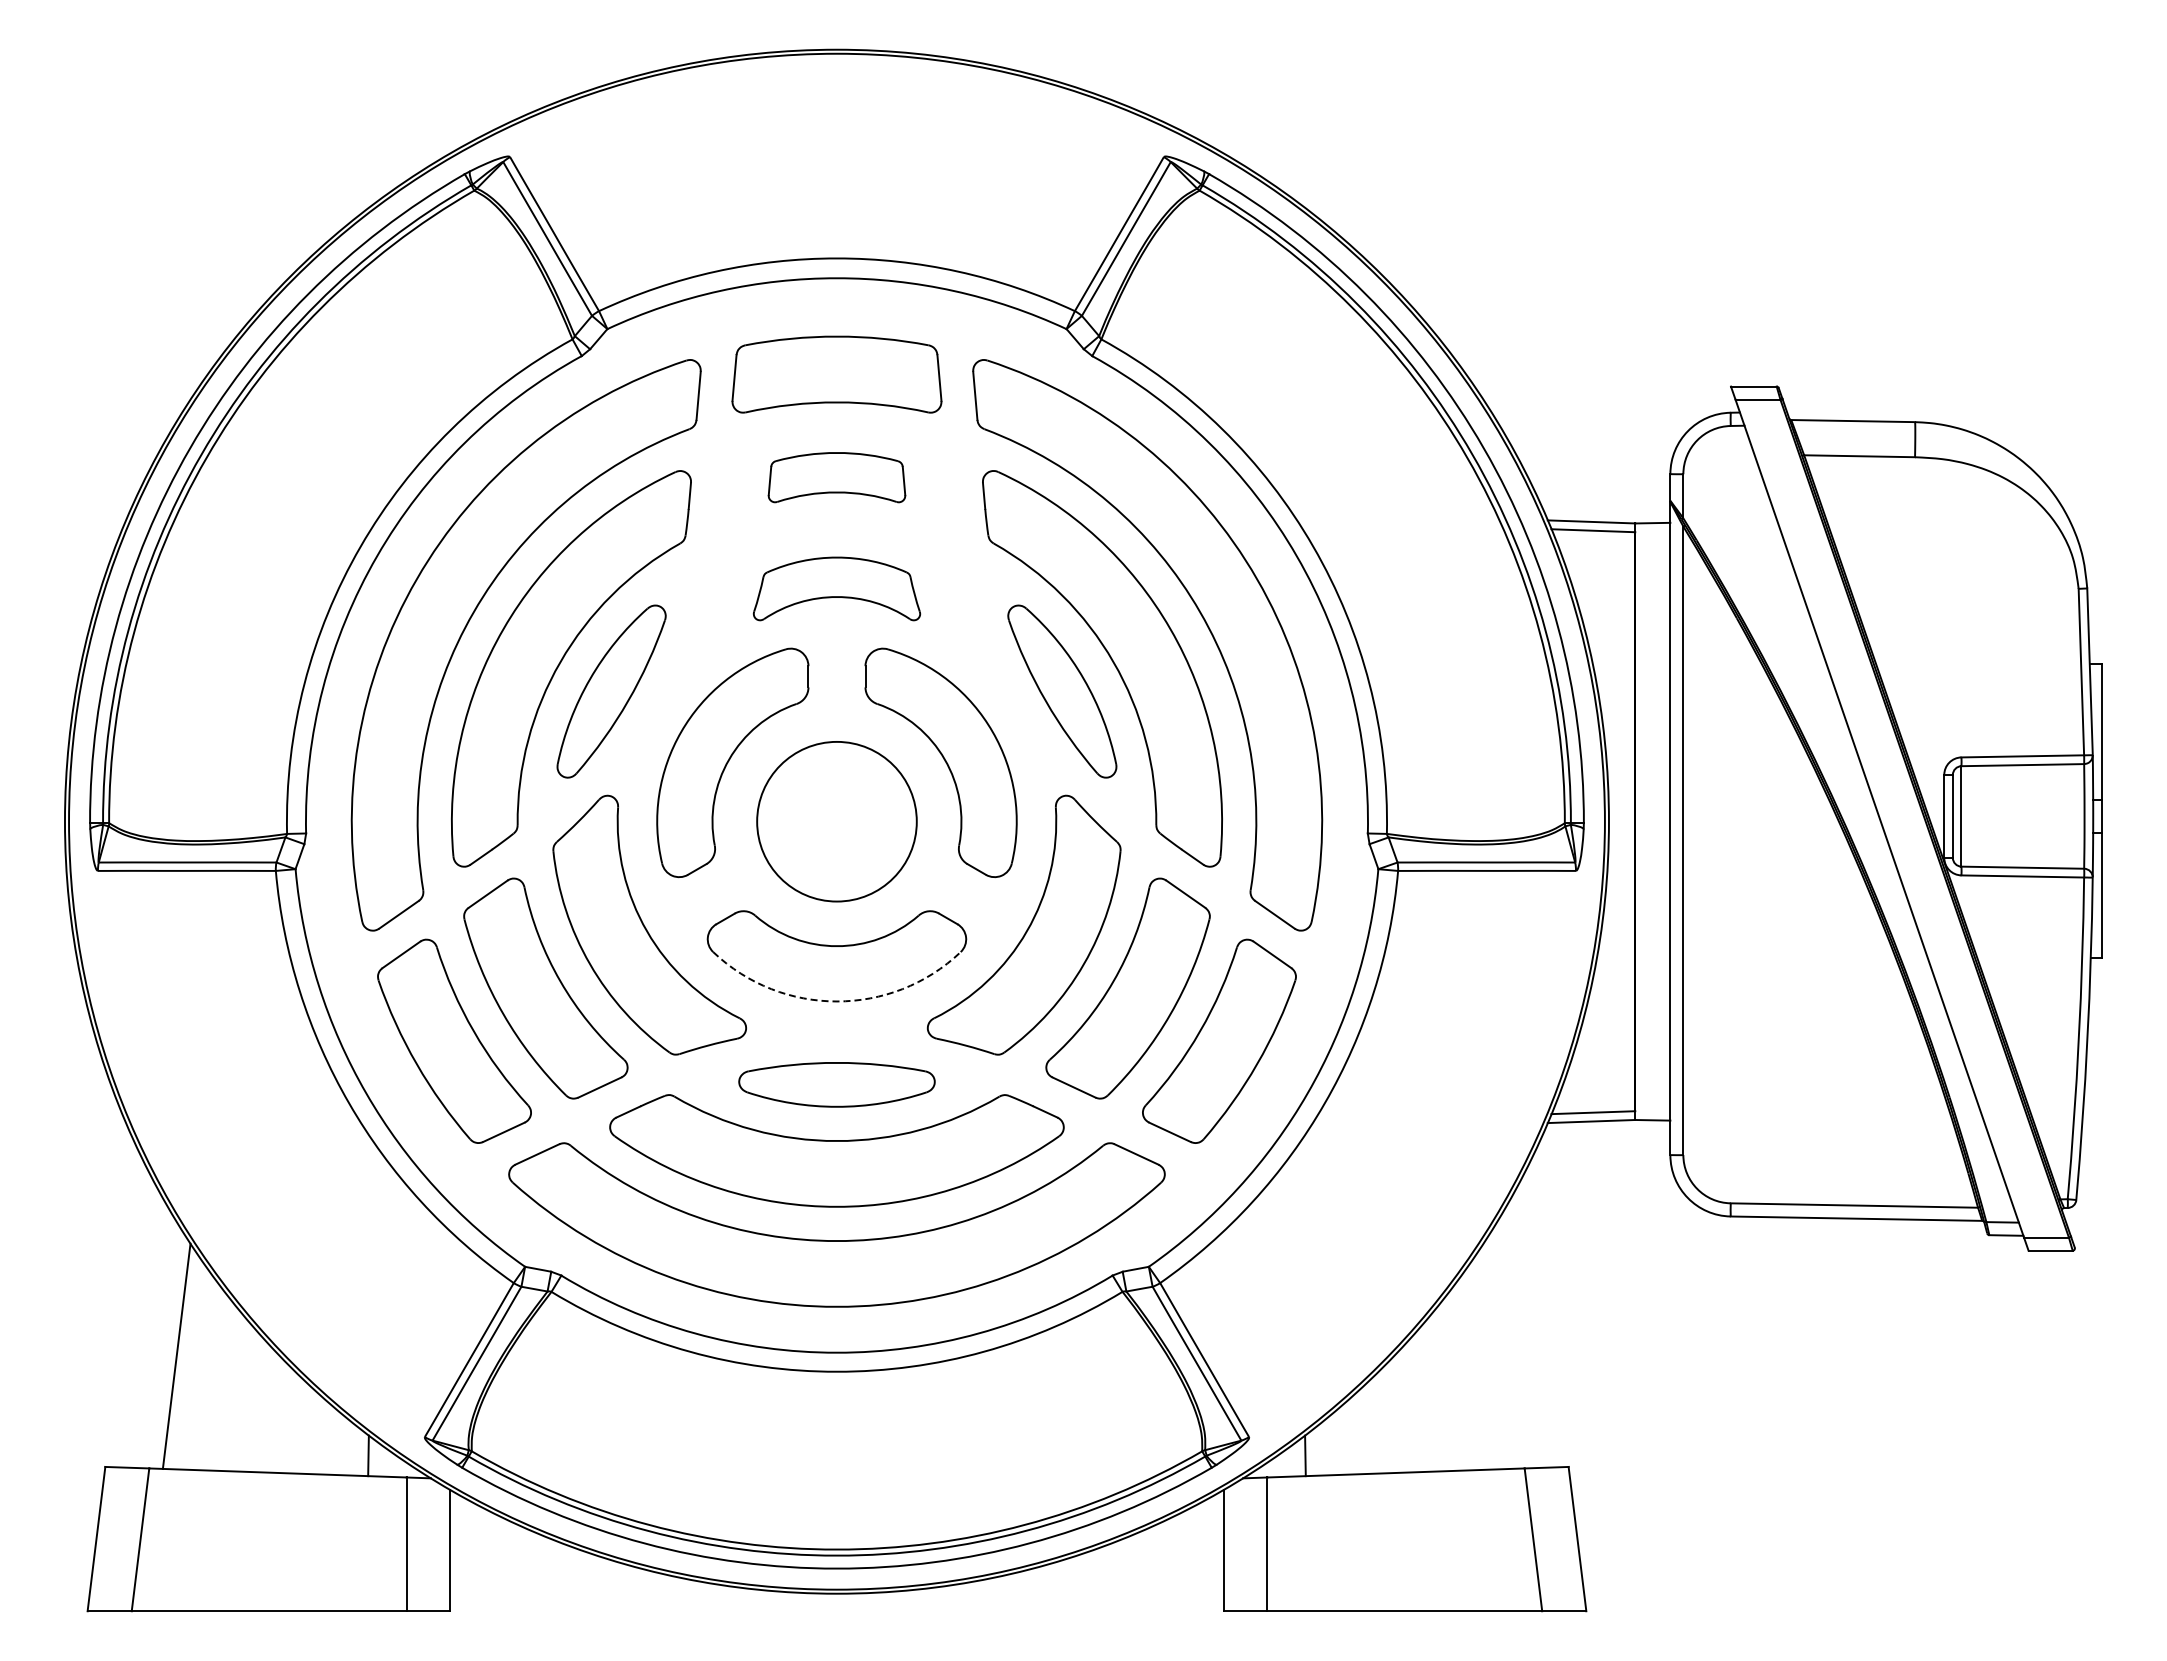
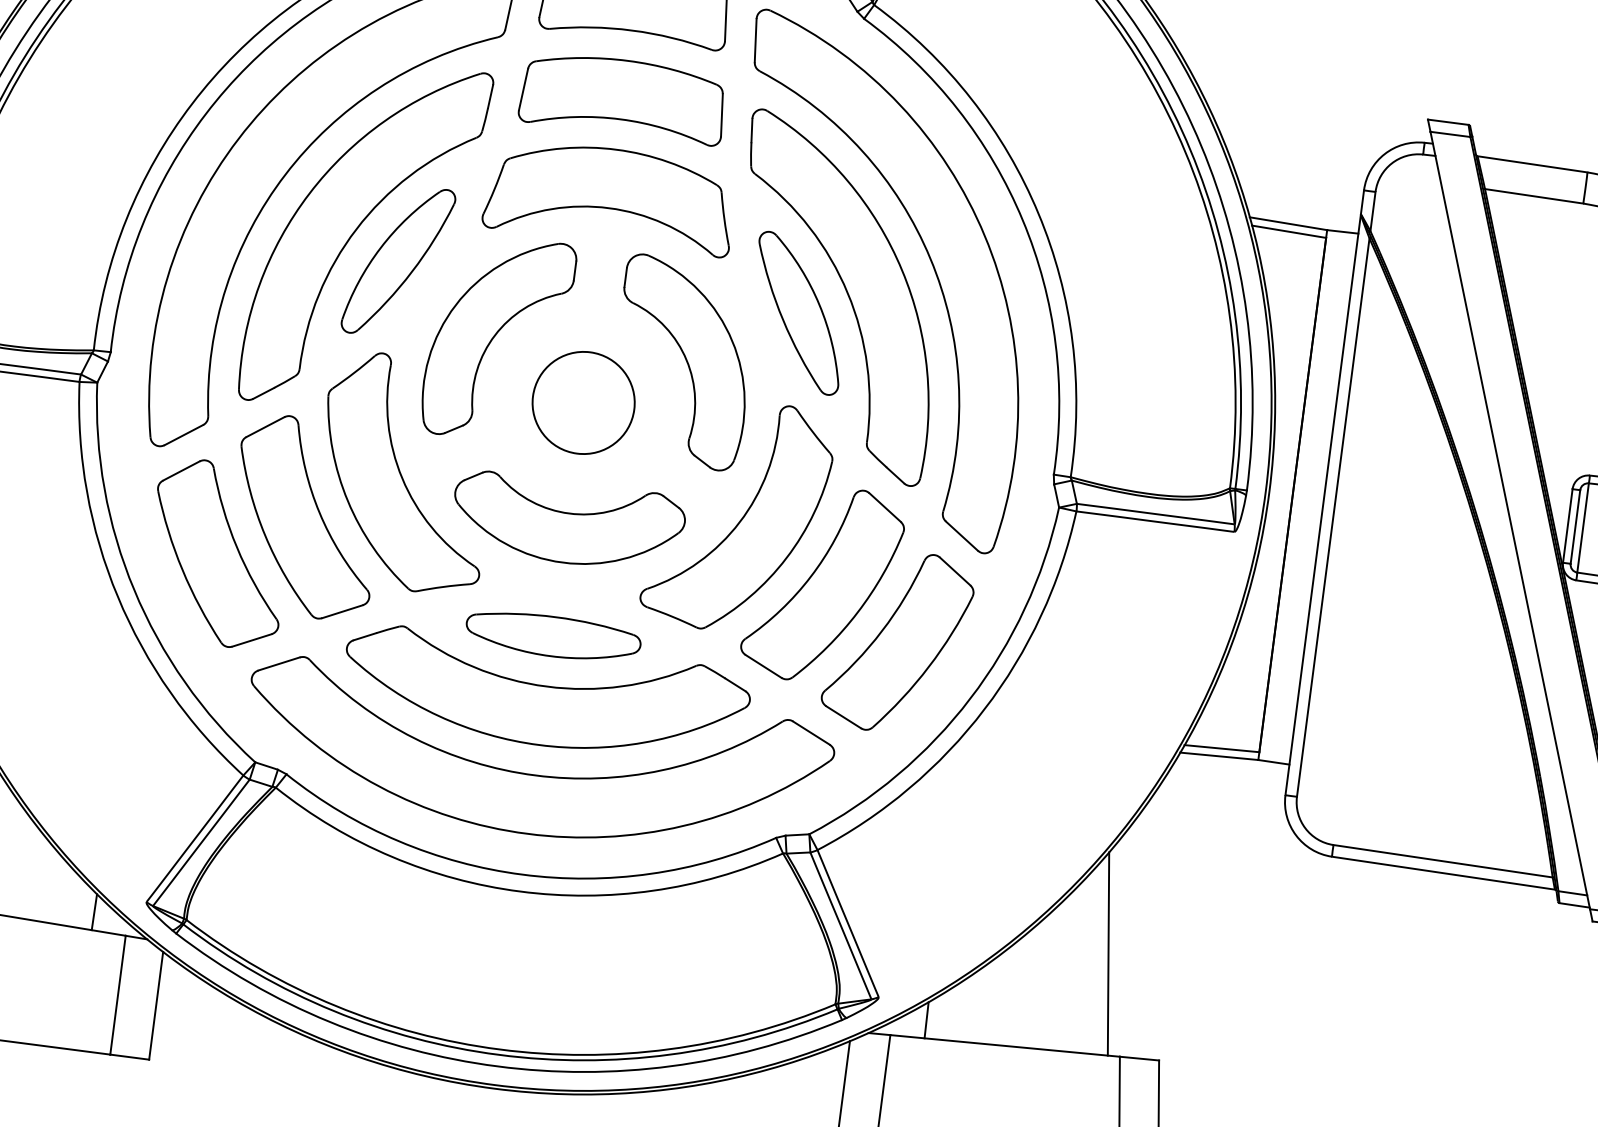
part: (836, 477) -> (622, 97), size x1.67
part: (836, 588) -> (610, 195), size x1.67
circle: (836, 821) -> (583, 402), size x0.71
arc: (836, 1001) -> (562, 562), dashed -> solid
line: (1497, 1355) -> (1108, 953), added

